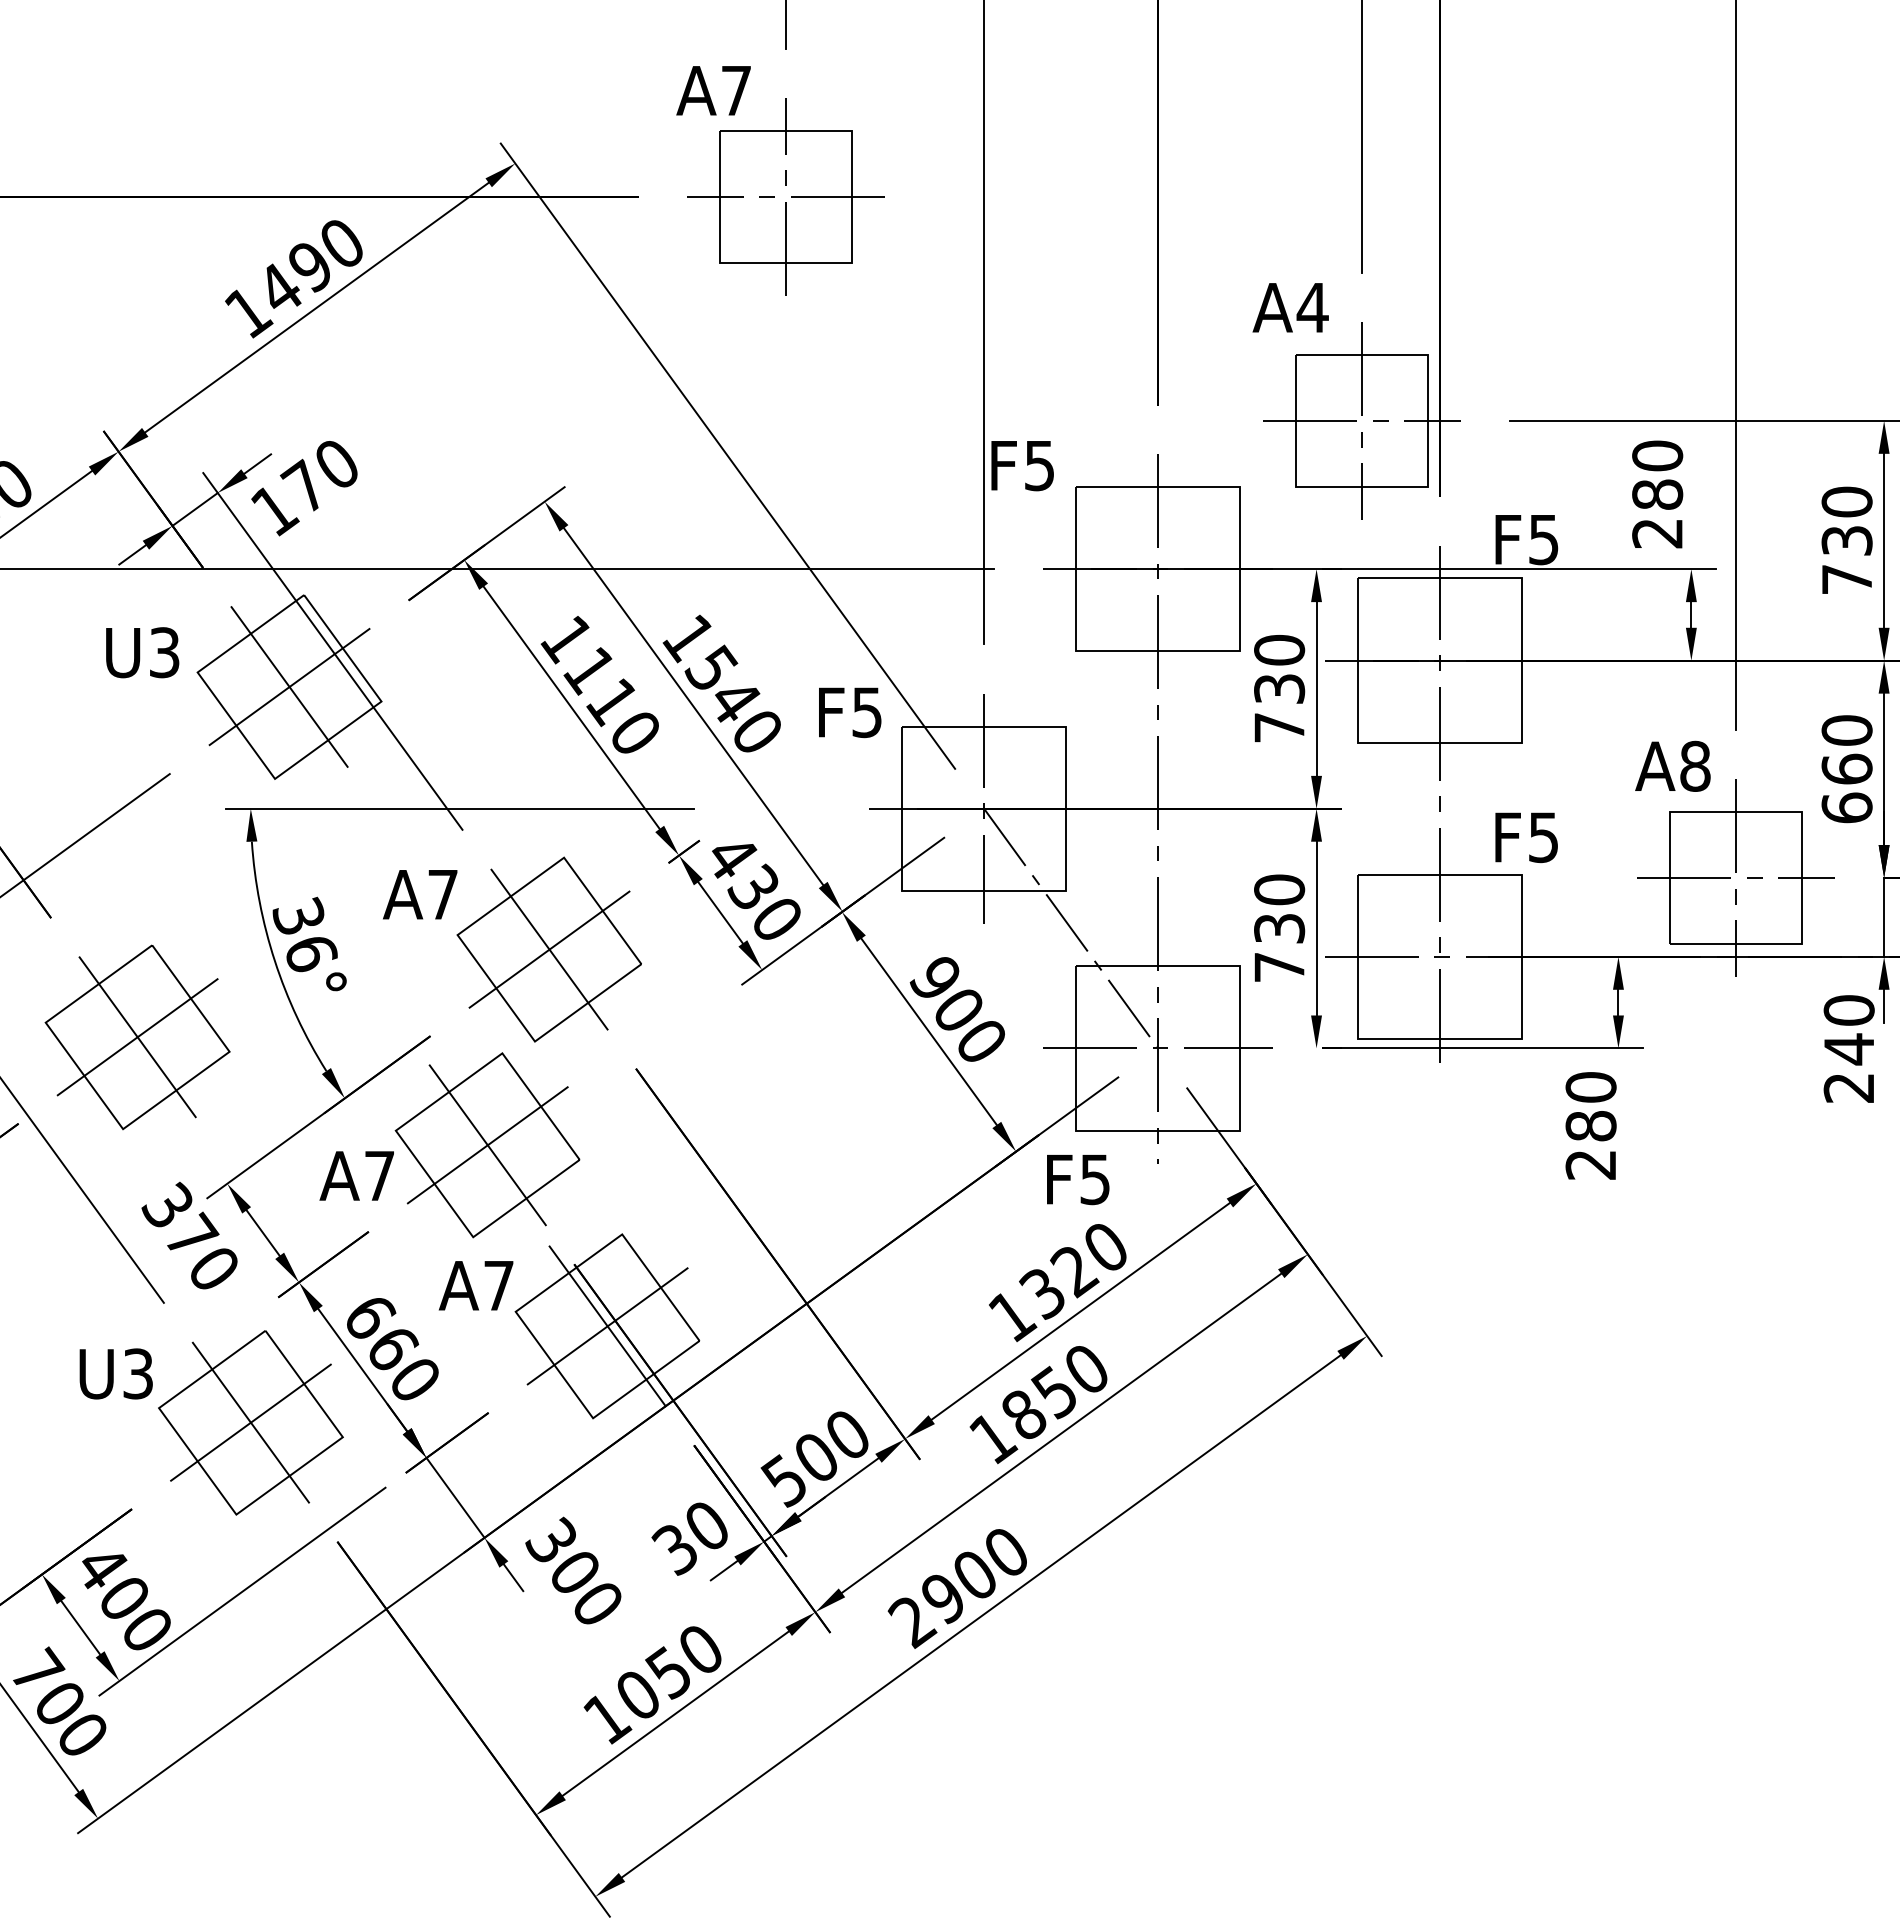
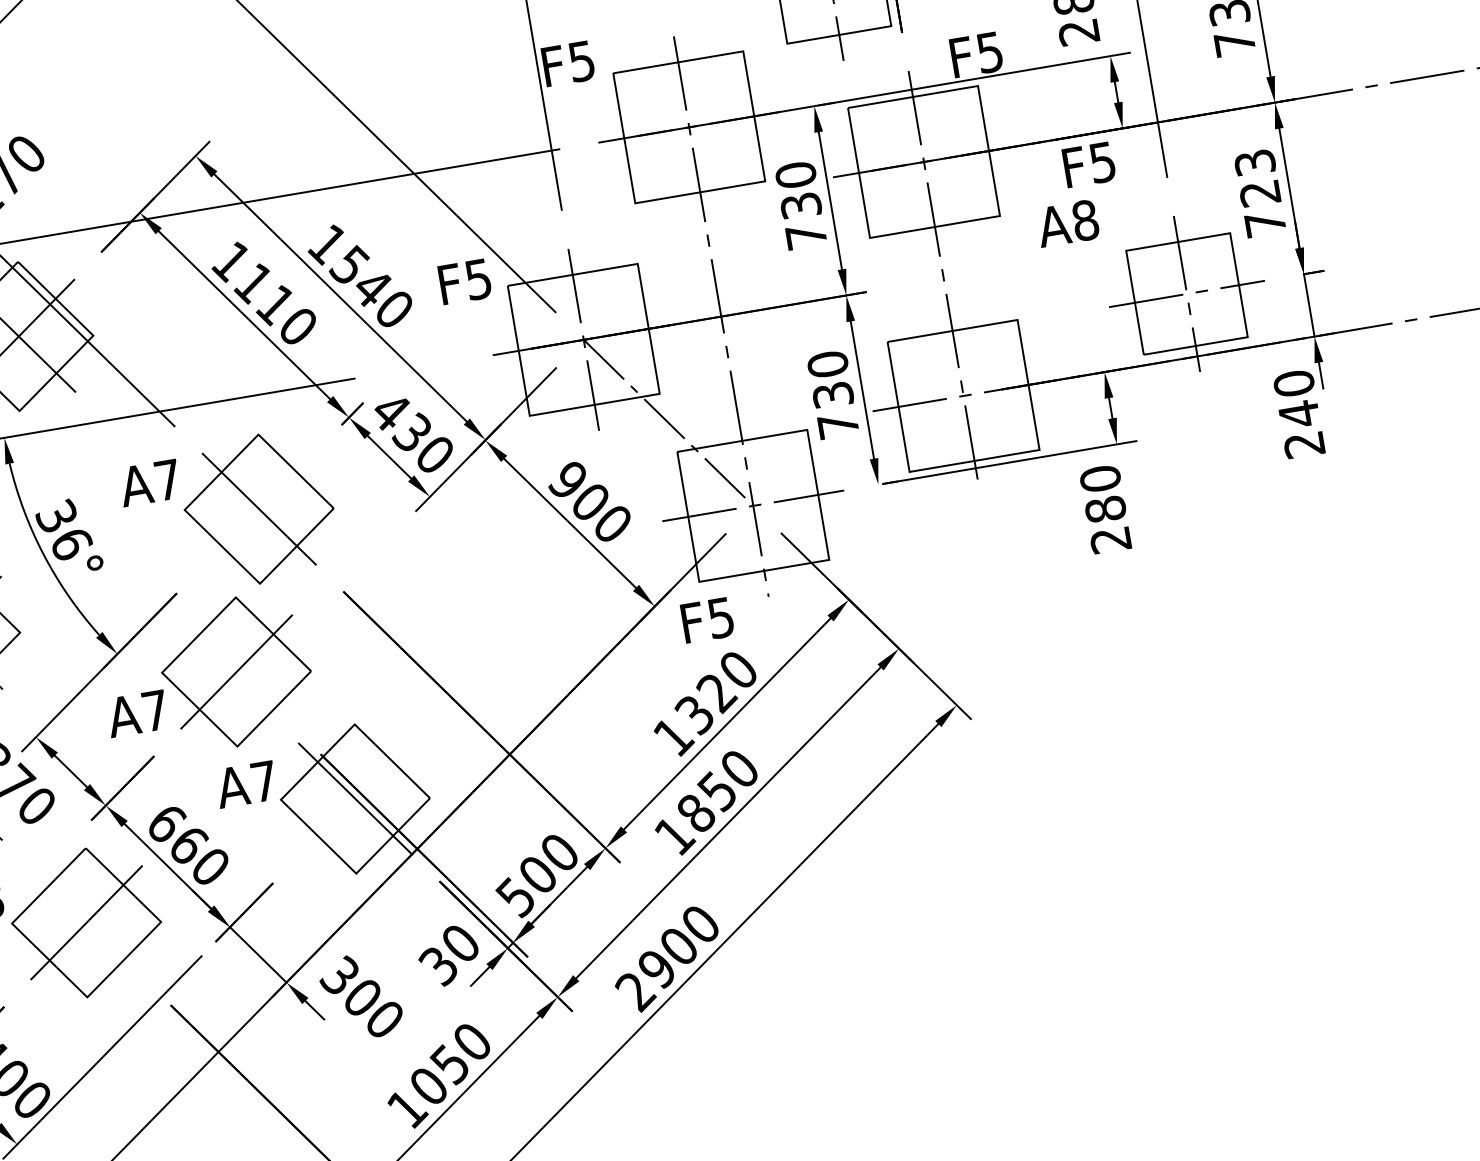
text: (1672, 765) -> (1067, 222), moved
text: (1846, 769) -> (1259, 193), 660 -> 723
text: (1526, 837) -> (1089, 164), moved
line: (549, 949) -> (259, 509), removed
line: (487, 1145) -> (236, 672), removed
line: (607, 1326) -> (355, 799), removed
line: (250, 1422) -> (86, 922), removed

